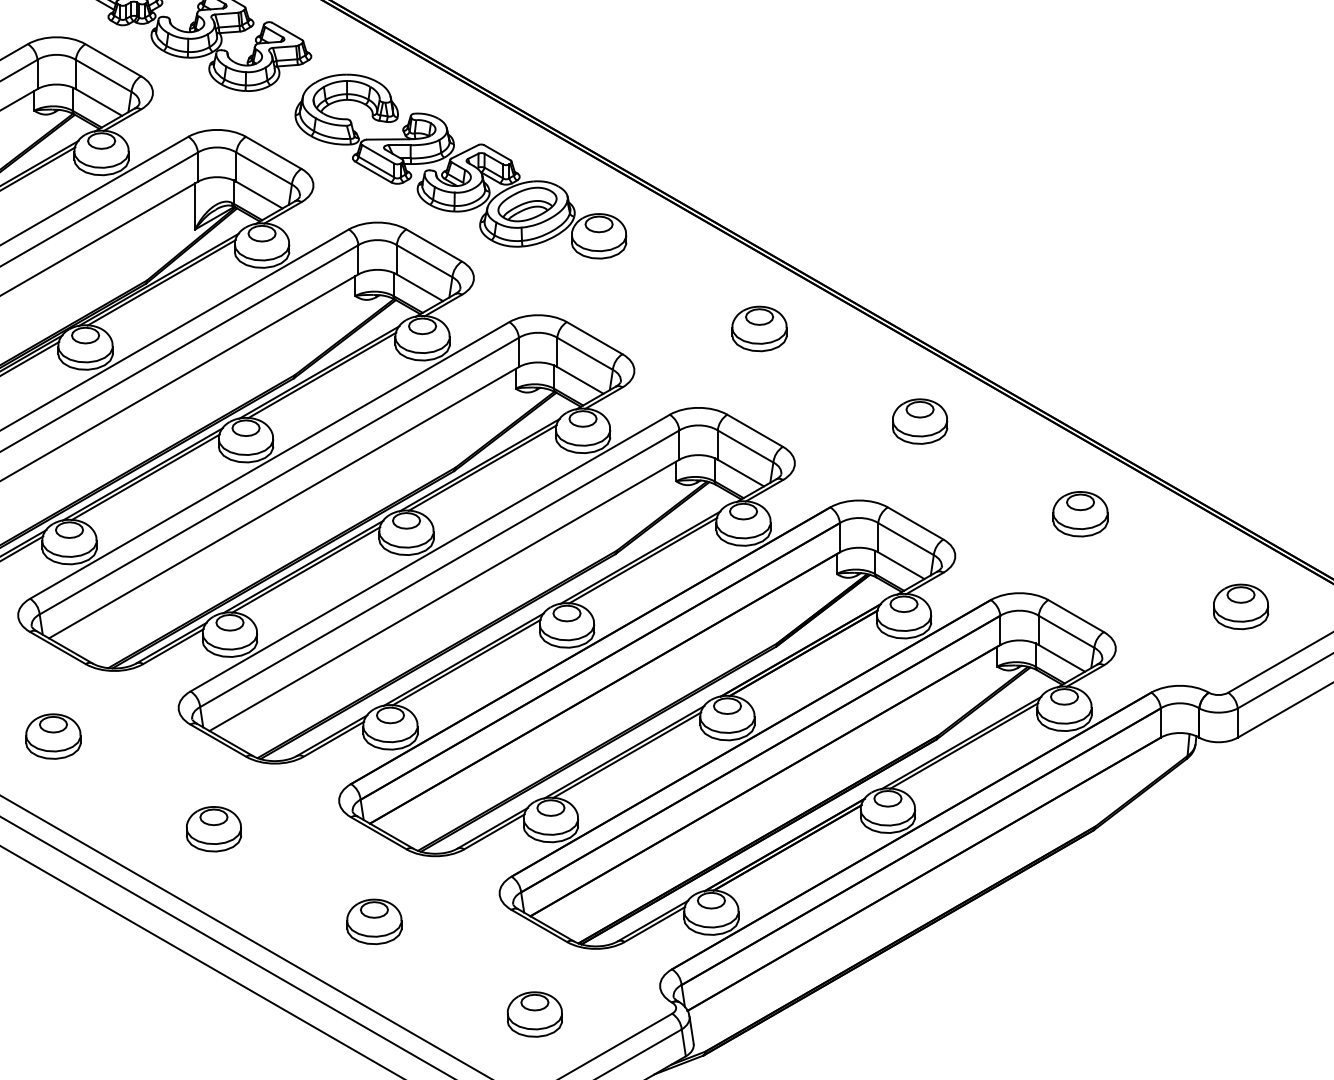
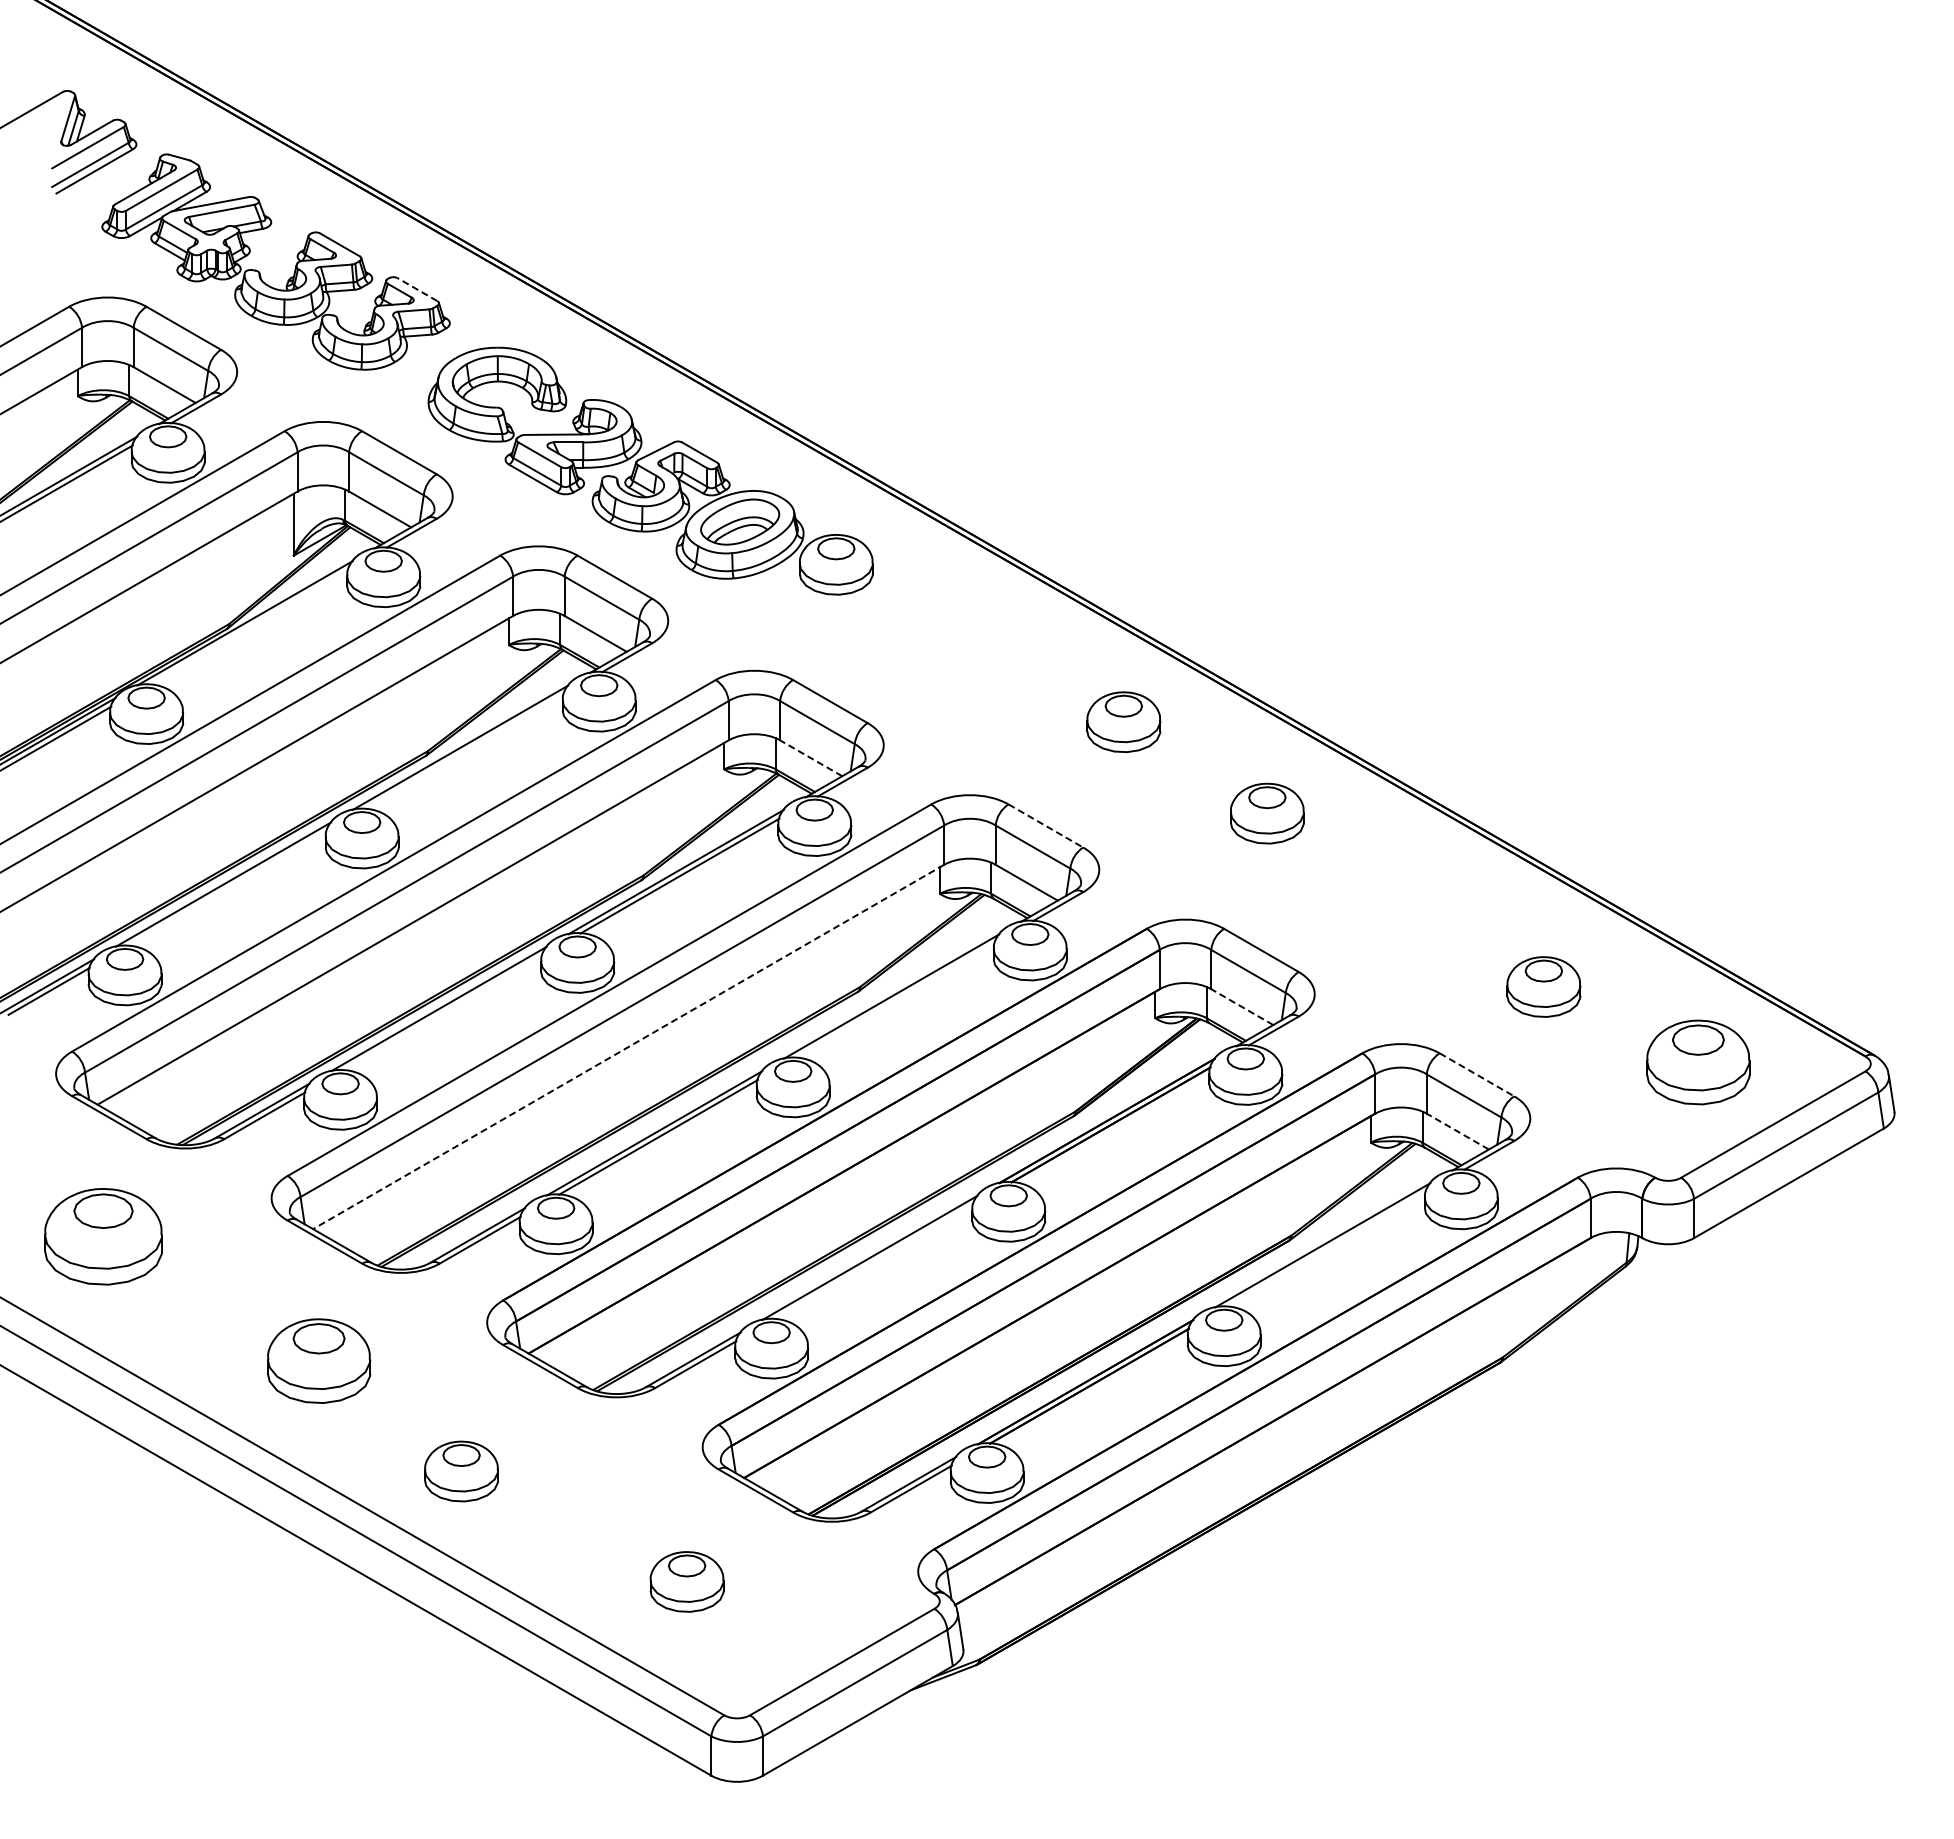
line: (287, 31) -> (417, 289), solid -> dashed
line: (161, 282) -> (248, 626), removed
part: (759, 328) -> (1123, 721), moved
line: (322, 375) -> (464, 751), removed
line: (580, 380) -> (811, 758), solid -> dashed
line: (755, 431) -> (1046, 826), solid -> dashed
line: (145, 477) -> (226, 888), removed
part: (1080, 513) -> (1543, 986), moved
line: (643, 560) -> (895, 1000), removed
line: (901, 565) -> (1242, 1007), solid -> dashed
line: (305, 569) -> (442, 1012), removed
line: (444, 595) -> (628, 1047), solid -> dashed
part: (1241, 606) -> (1698, 1062), size x1.4
line: (1076, 616) -> (1477, 1075), solid -> dashed
line: (1061, 658) -> (1457, 1131), solid -> dashed
part: (53, 736) -> (103, 1236), size x1.6
line: (964, 745) -> (1326, 1248), removed
line: (626, 755) -> (873, 1261), removed
part: (213, 828) -> (318, 1360), size x1.4
part: (374, 921) -> (461, 1471), moved
part: (534, 1014) -> (686, 1581), moved

